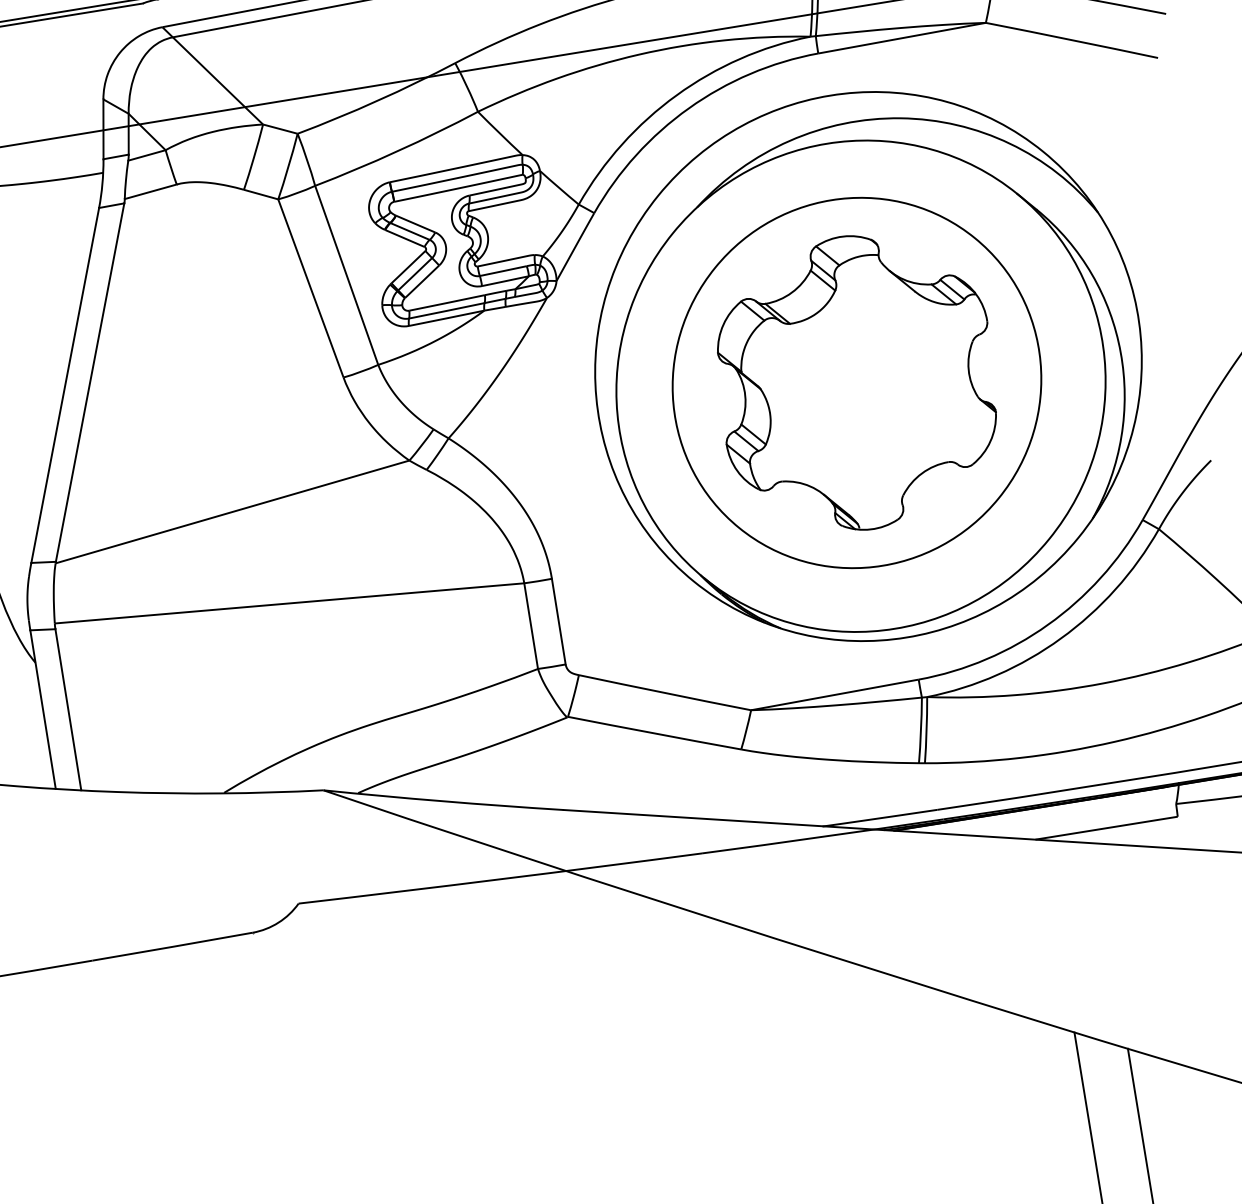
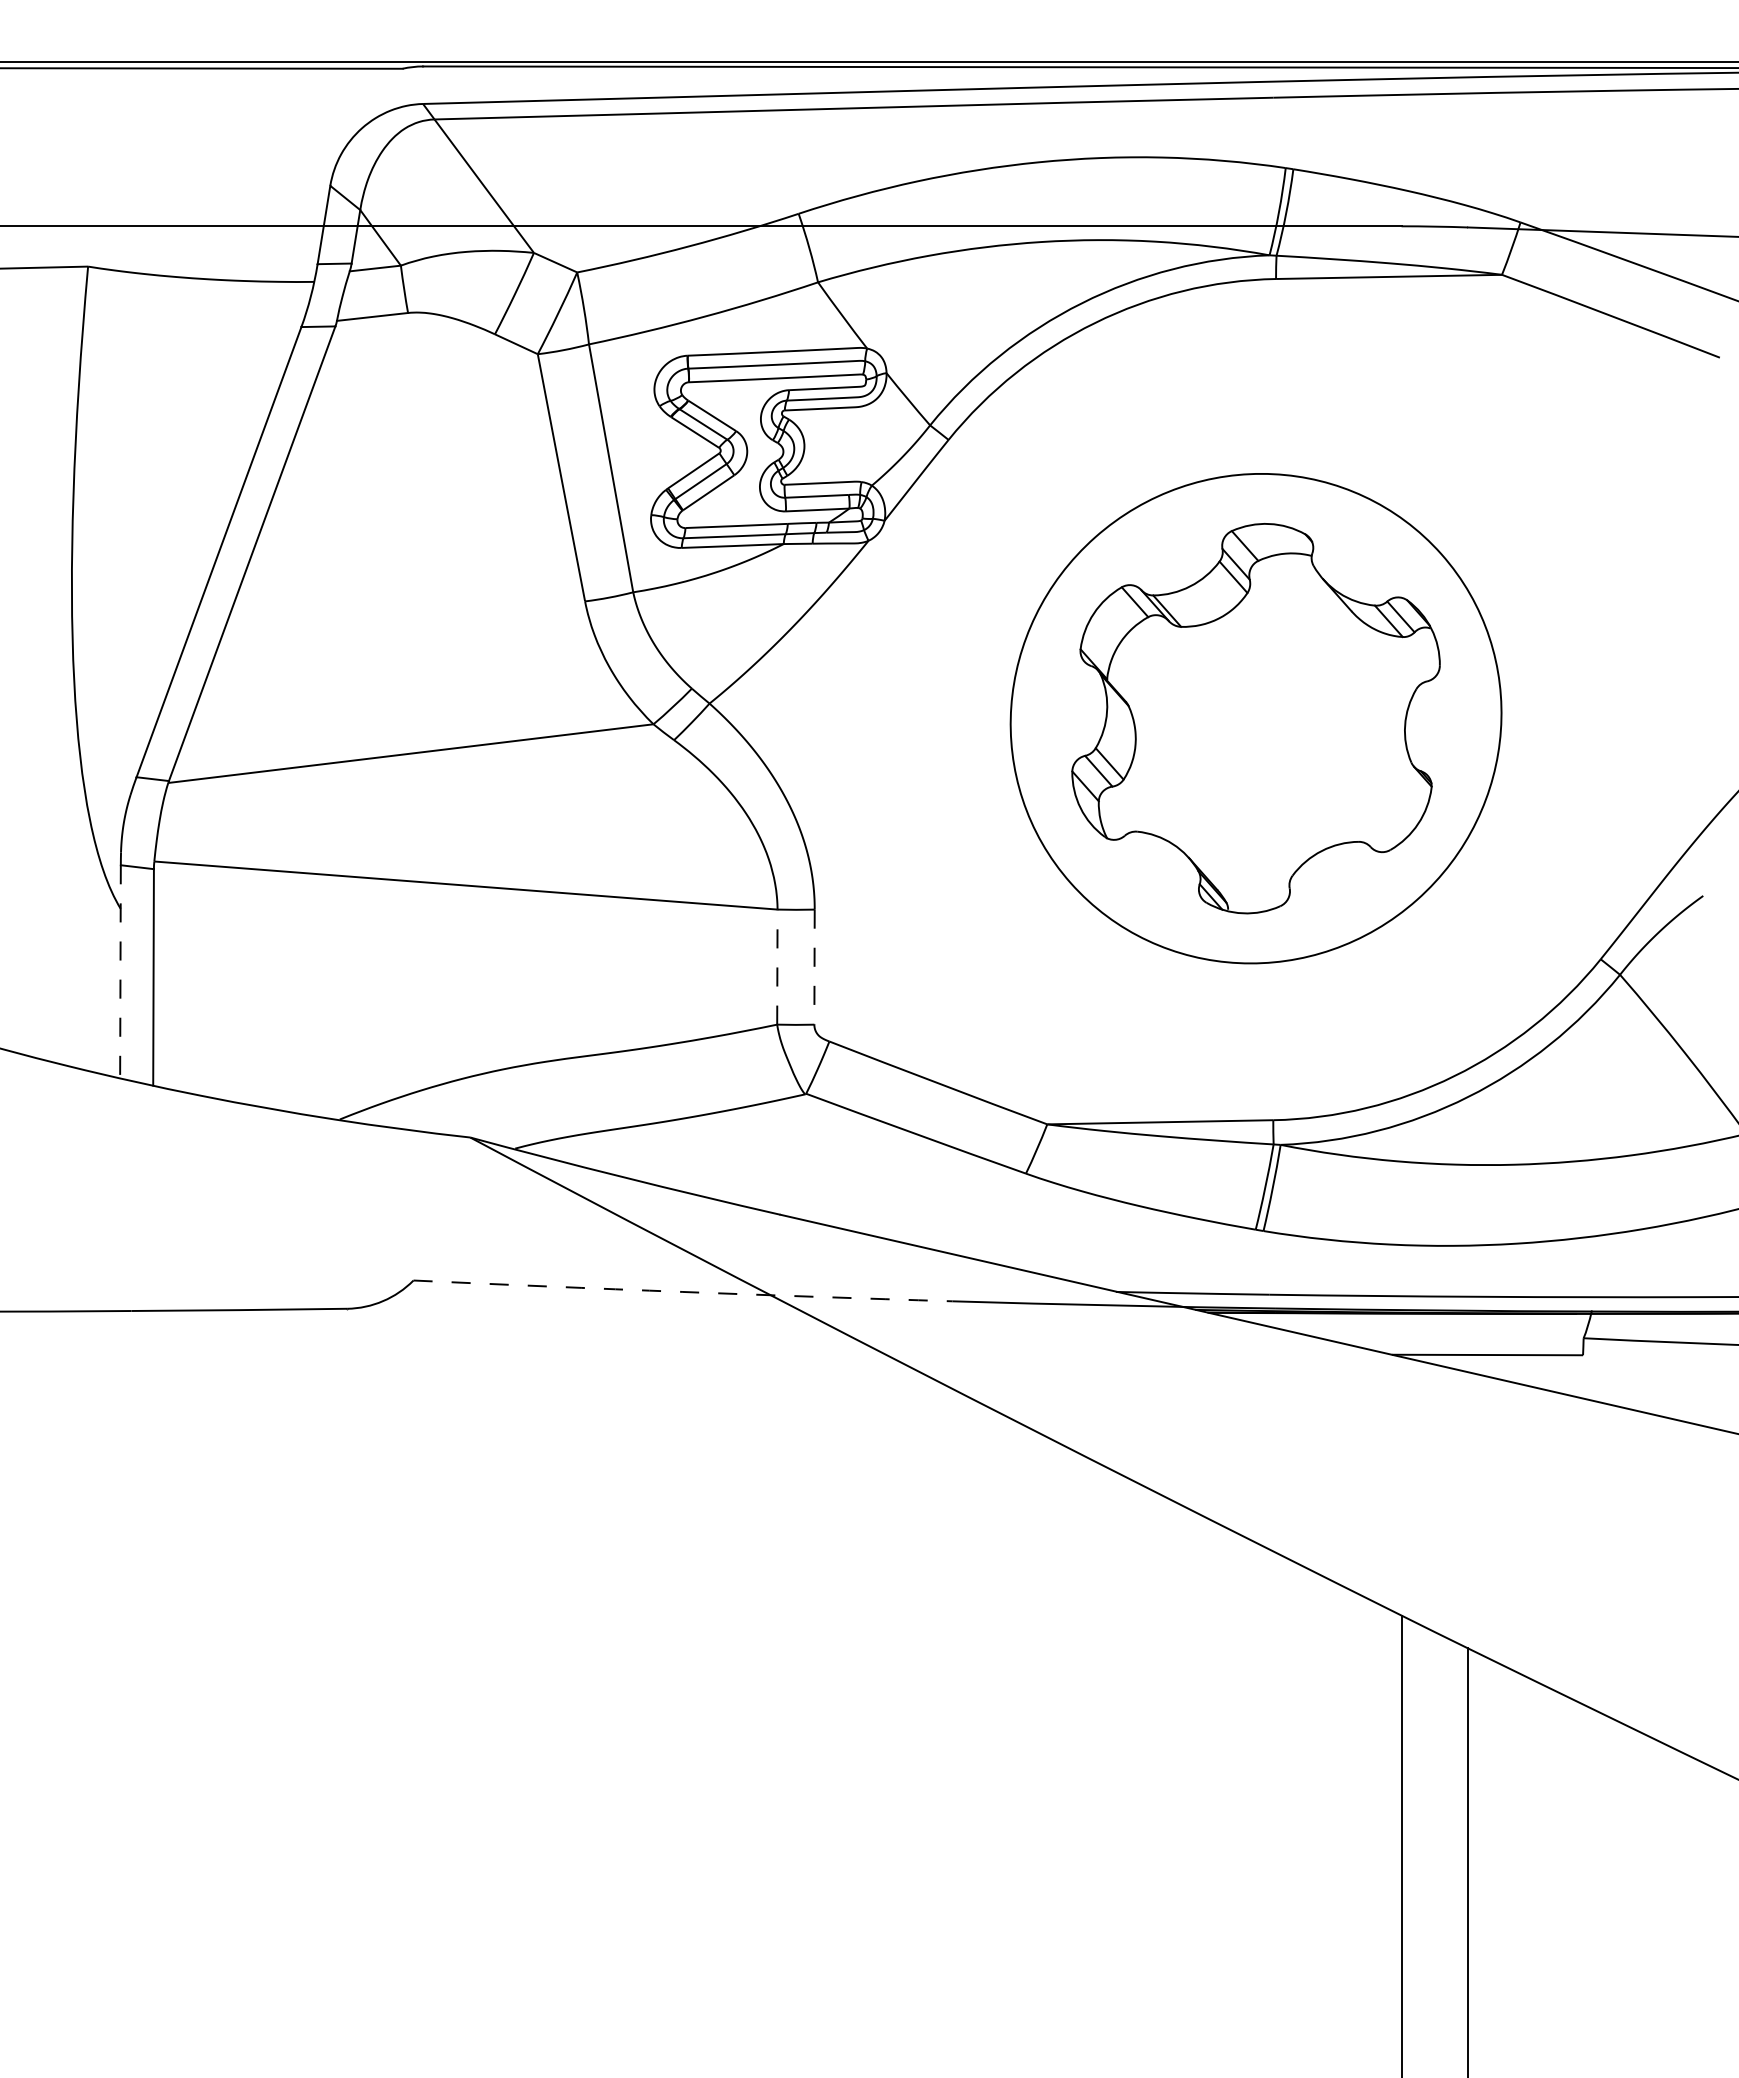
part: (868, 366) -> (1274, 699), removed
line: (558, 621) -> (814, 967), solid -> dashed
line: (531, 626) -> (777, 967), solid -> dashed
line: (43, 710) -> (120, 972), solid -> dashed
arc: (500, 879) -> (682, 1291), solid -> dashed

